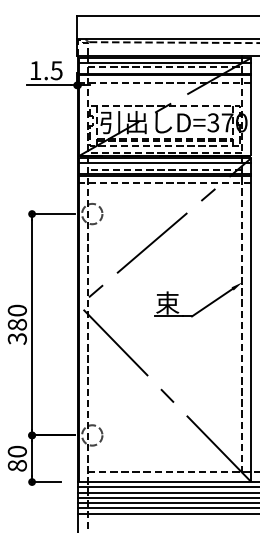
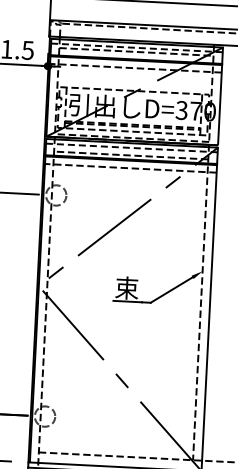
line: (165, 62) -> (137, 47), solid -> dashed
line: (165, 162) -> (131, 147), solid -> dashed

